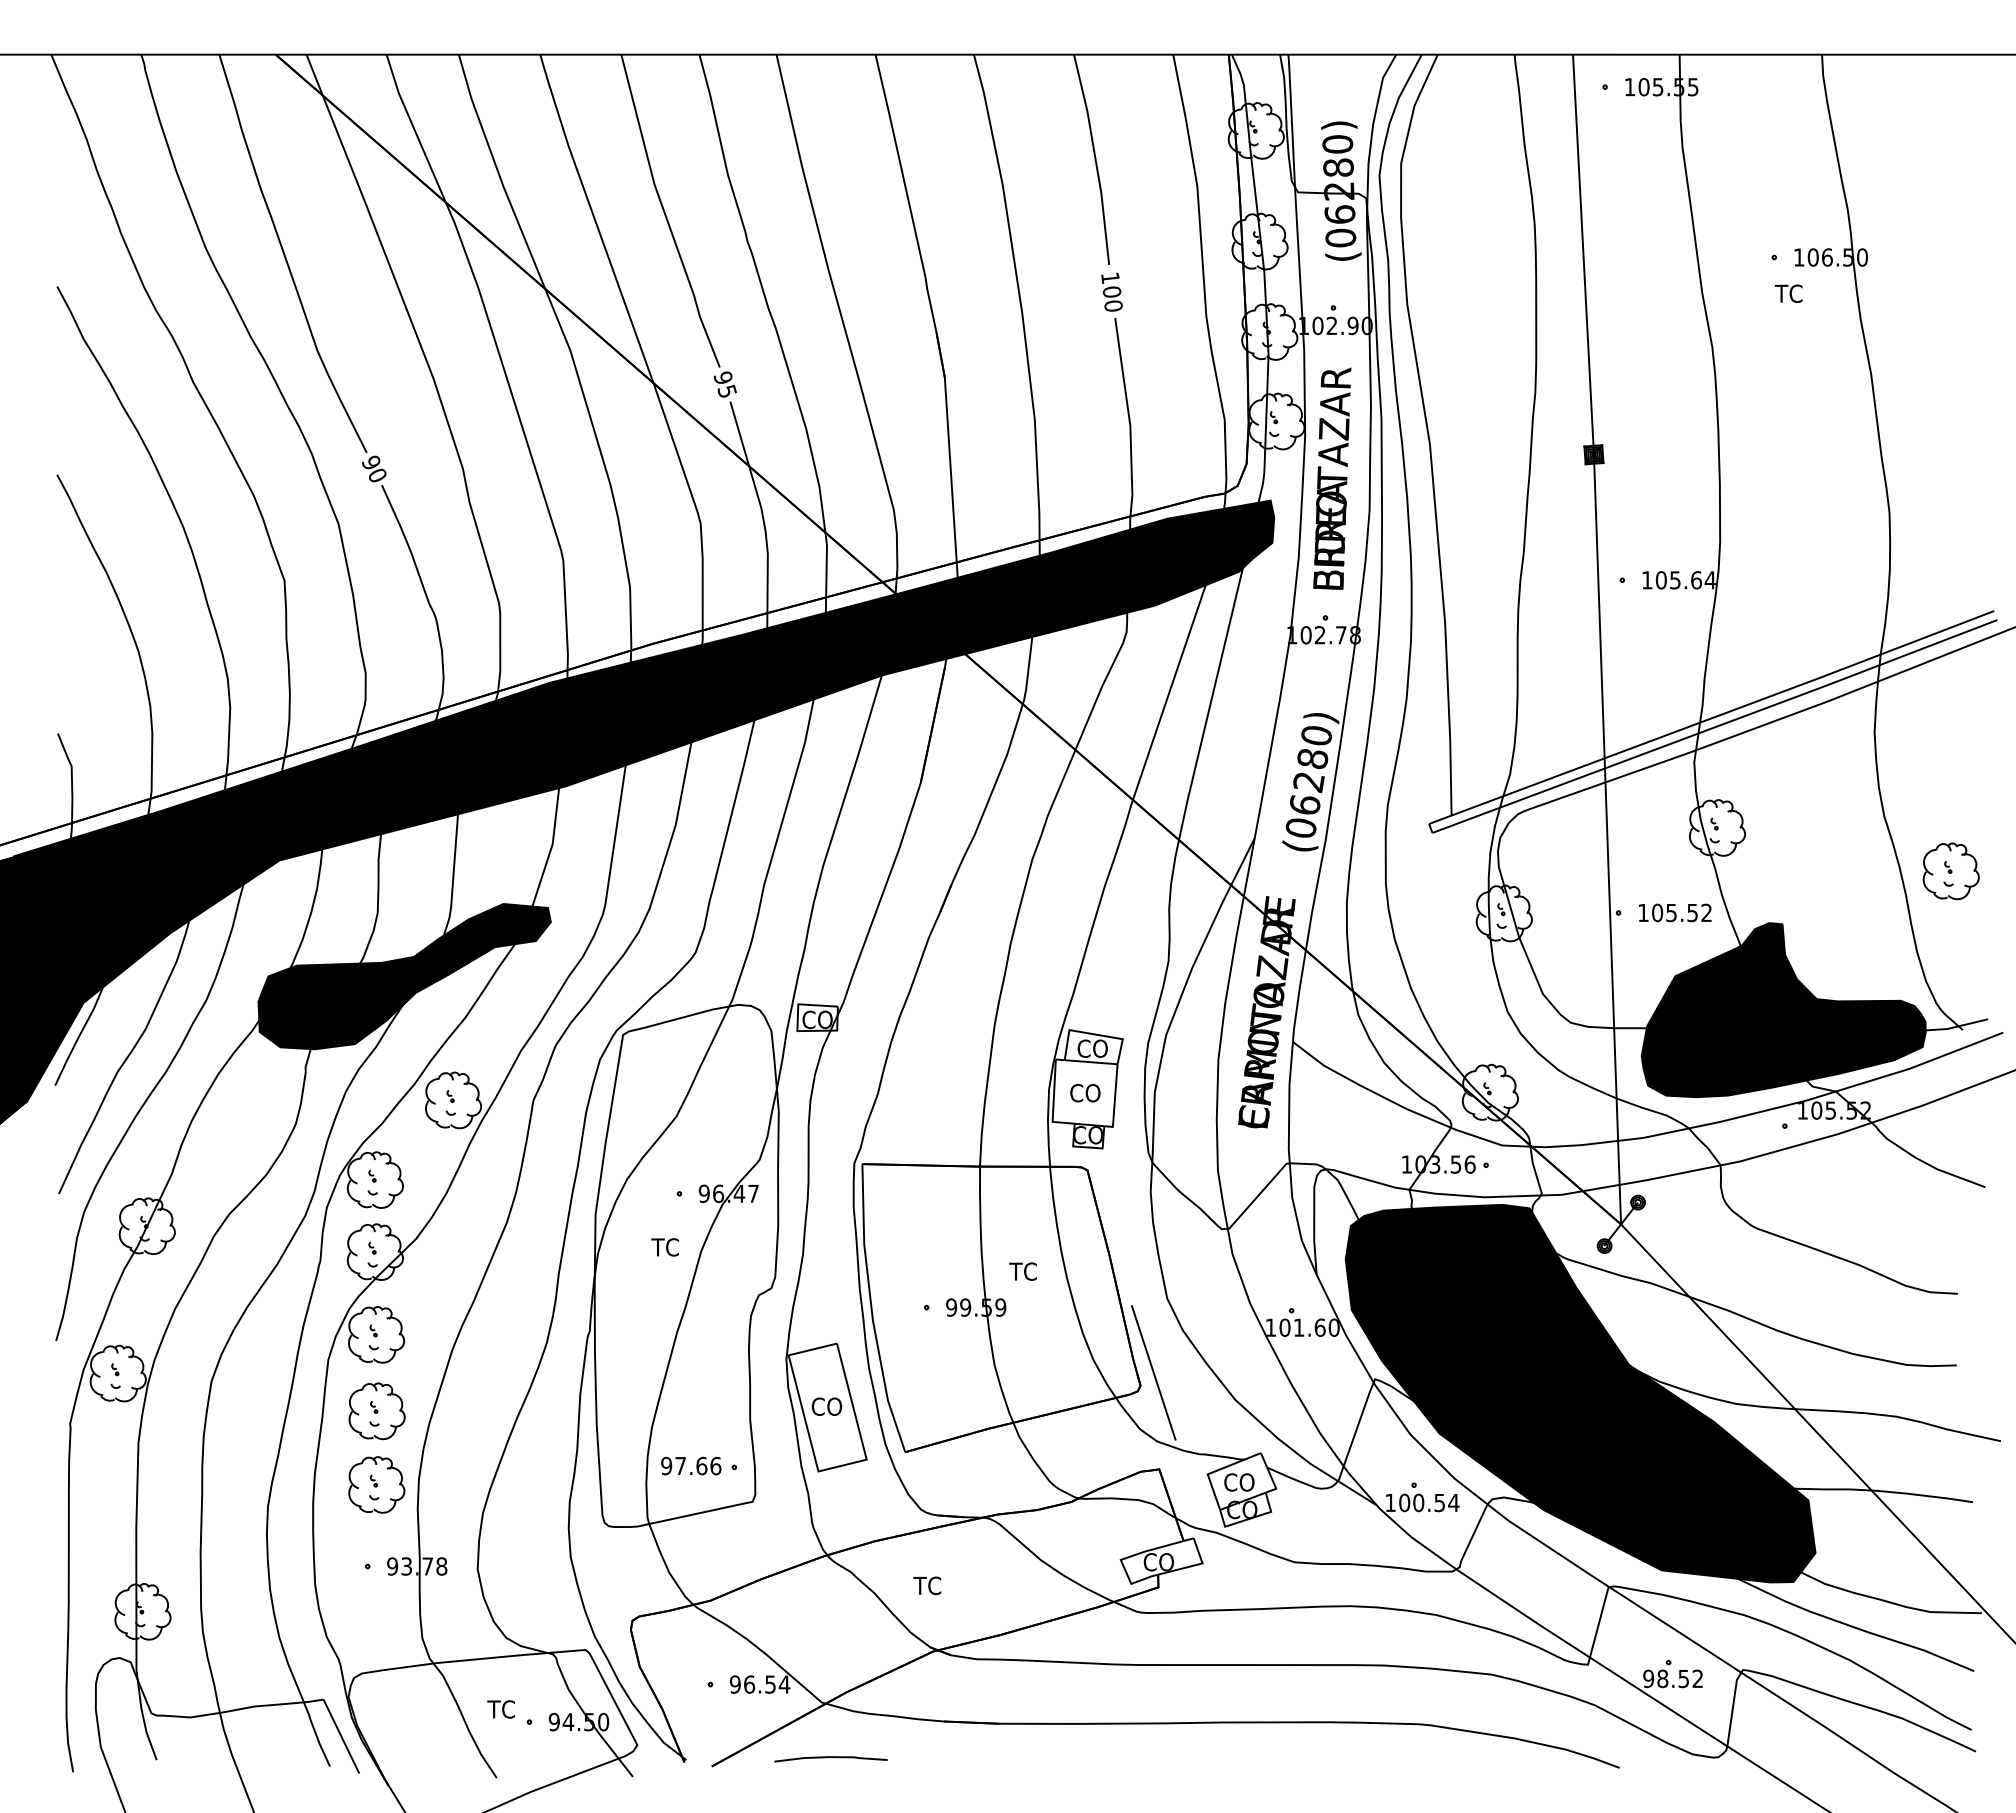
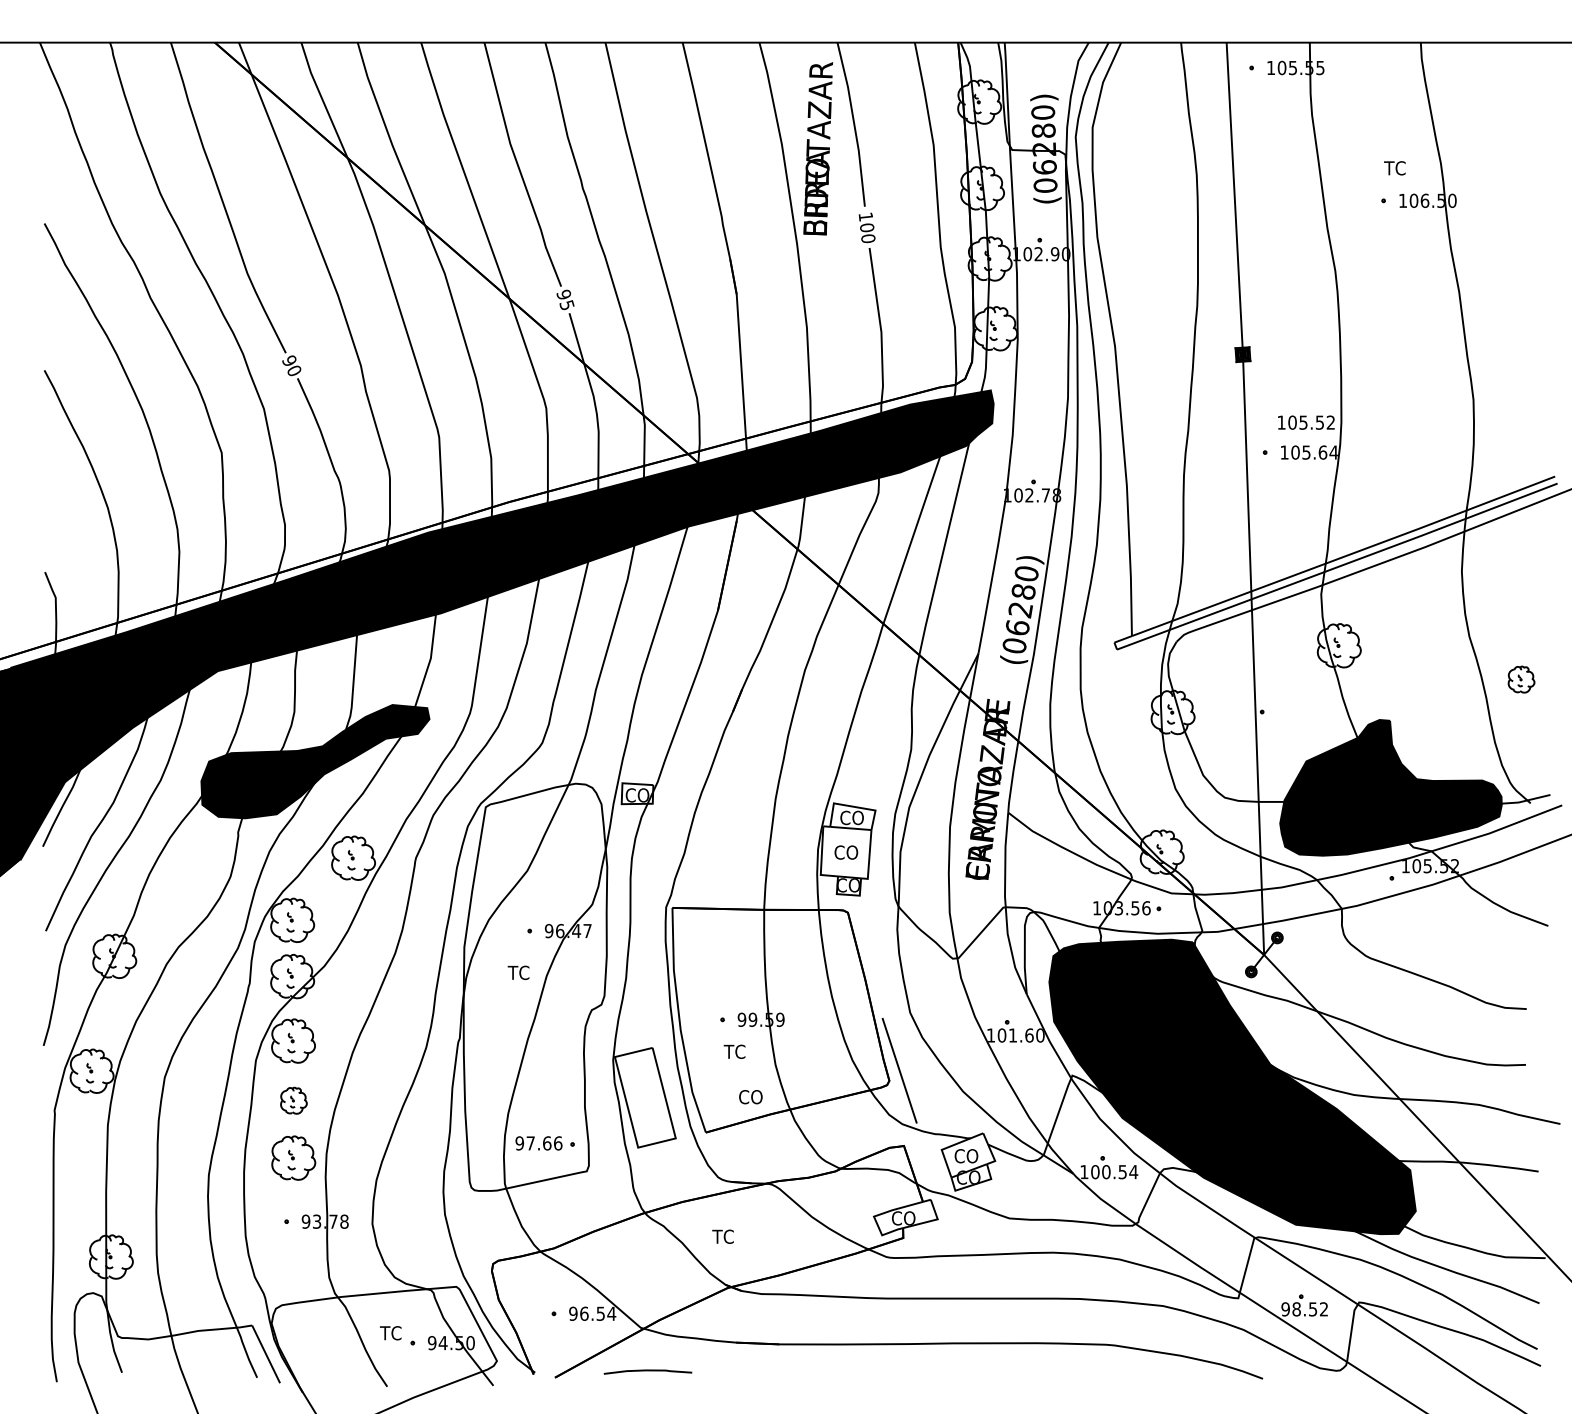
text: (1788, 293) -> (1394, 168), moved
text: (1332, 478) -> (818, 148), moved
part: (1950, 871) -> (1521, 679), size x0.6
text: (1675, 912) -> (1306, 422), moved
text: (1022, 1271) -> (734, 1051), moved
text: (826, 1406) -> (750, 1096), moved
part: (376, 1411) -> (293, 1100), size x0.6

